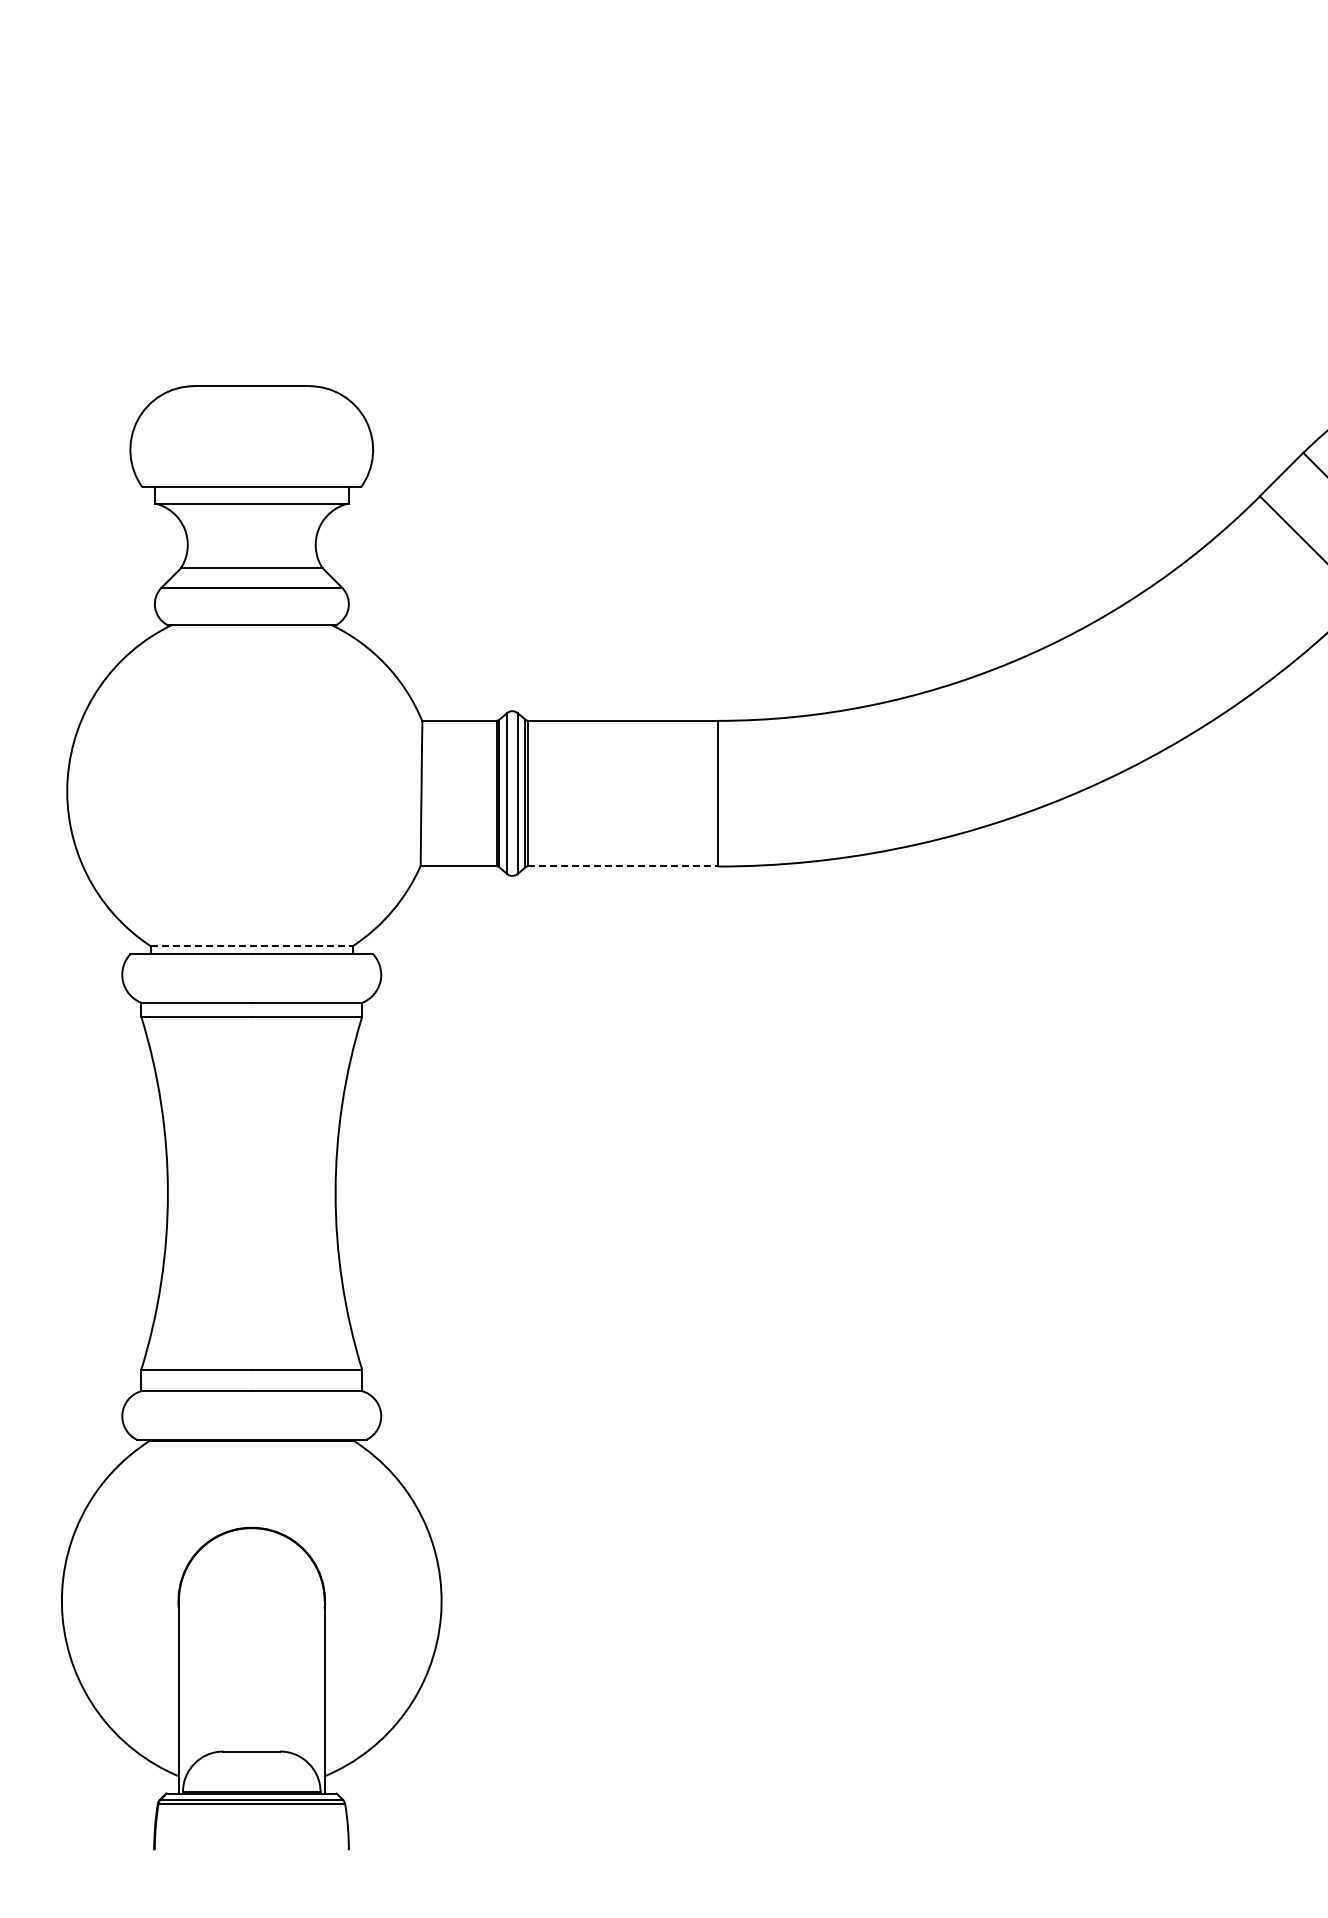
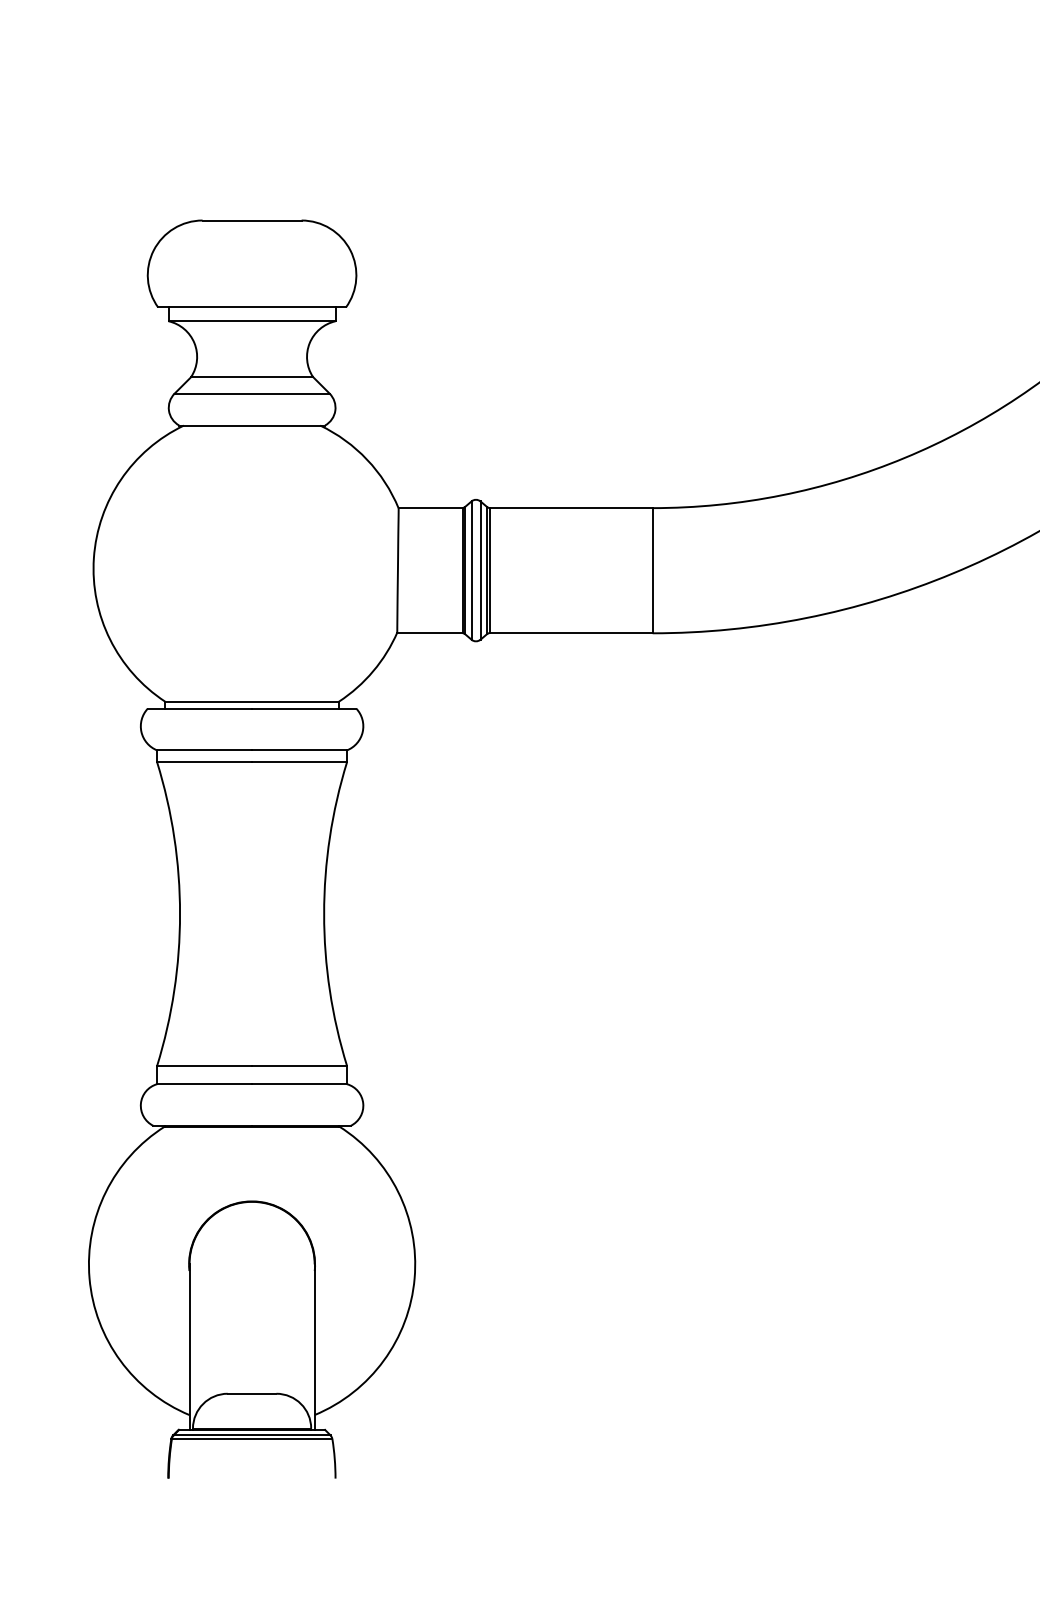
line: (622, 866) -> (570, 633), dashed -> solid
line: (252, 946) -> (252, 702), dashed -> solid

